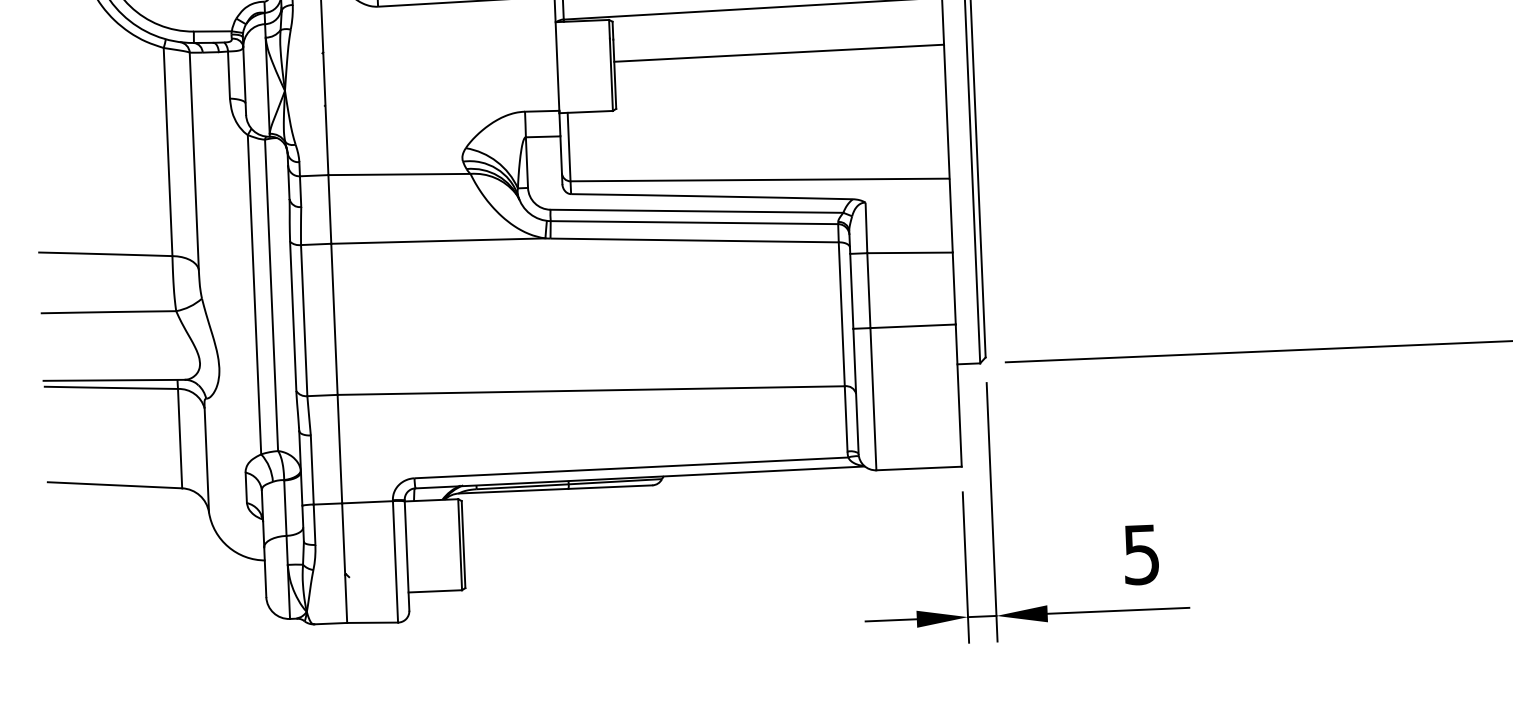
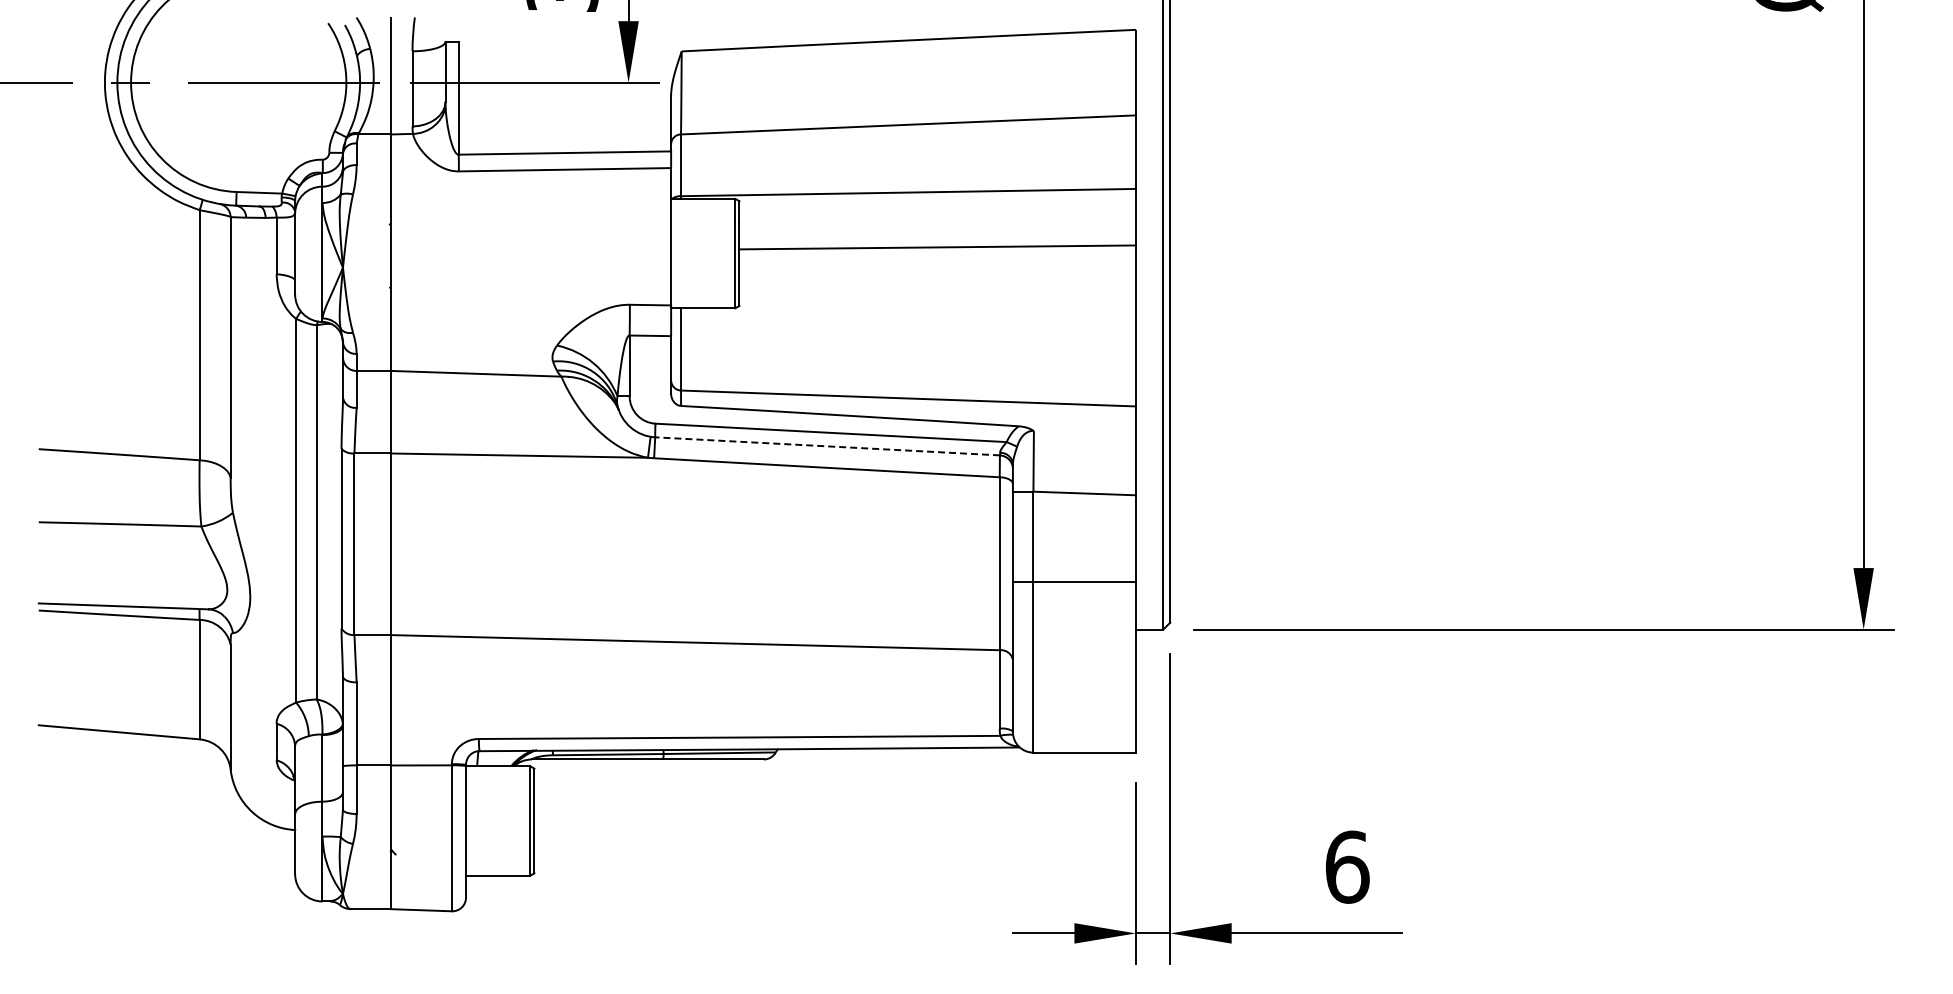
line: (694, 222) -> (827, 446), solid -> dashed
text: (1141, 554) -> (1347, 866), 5 -> 6

